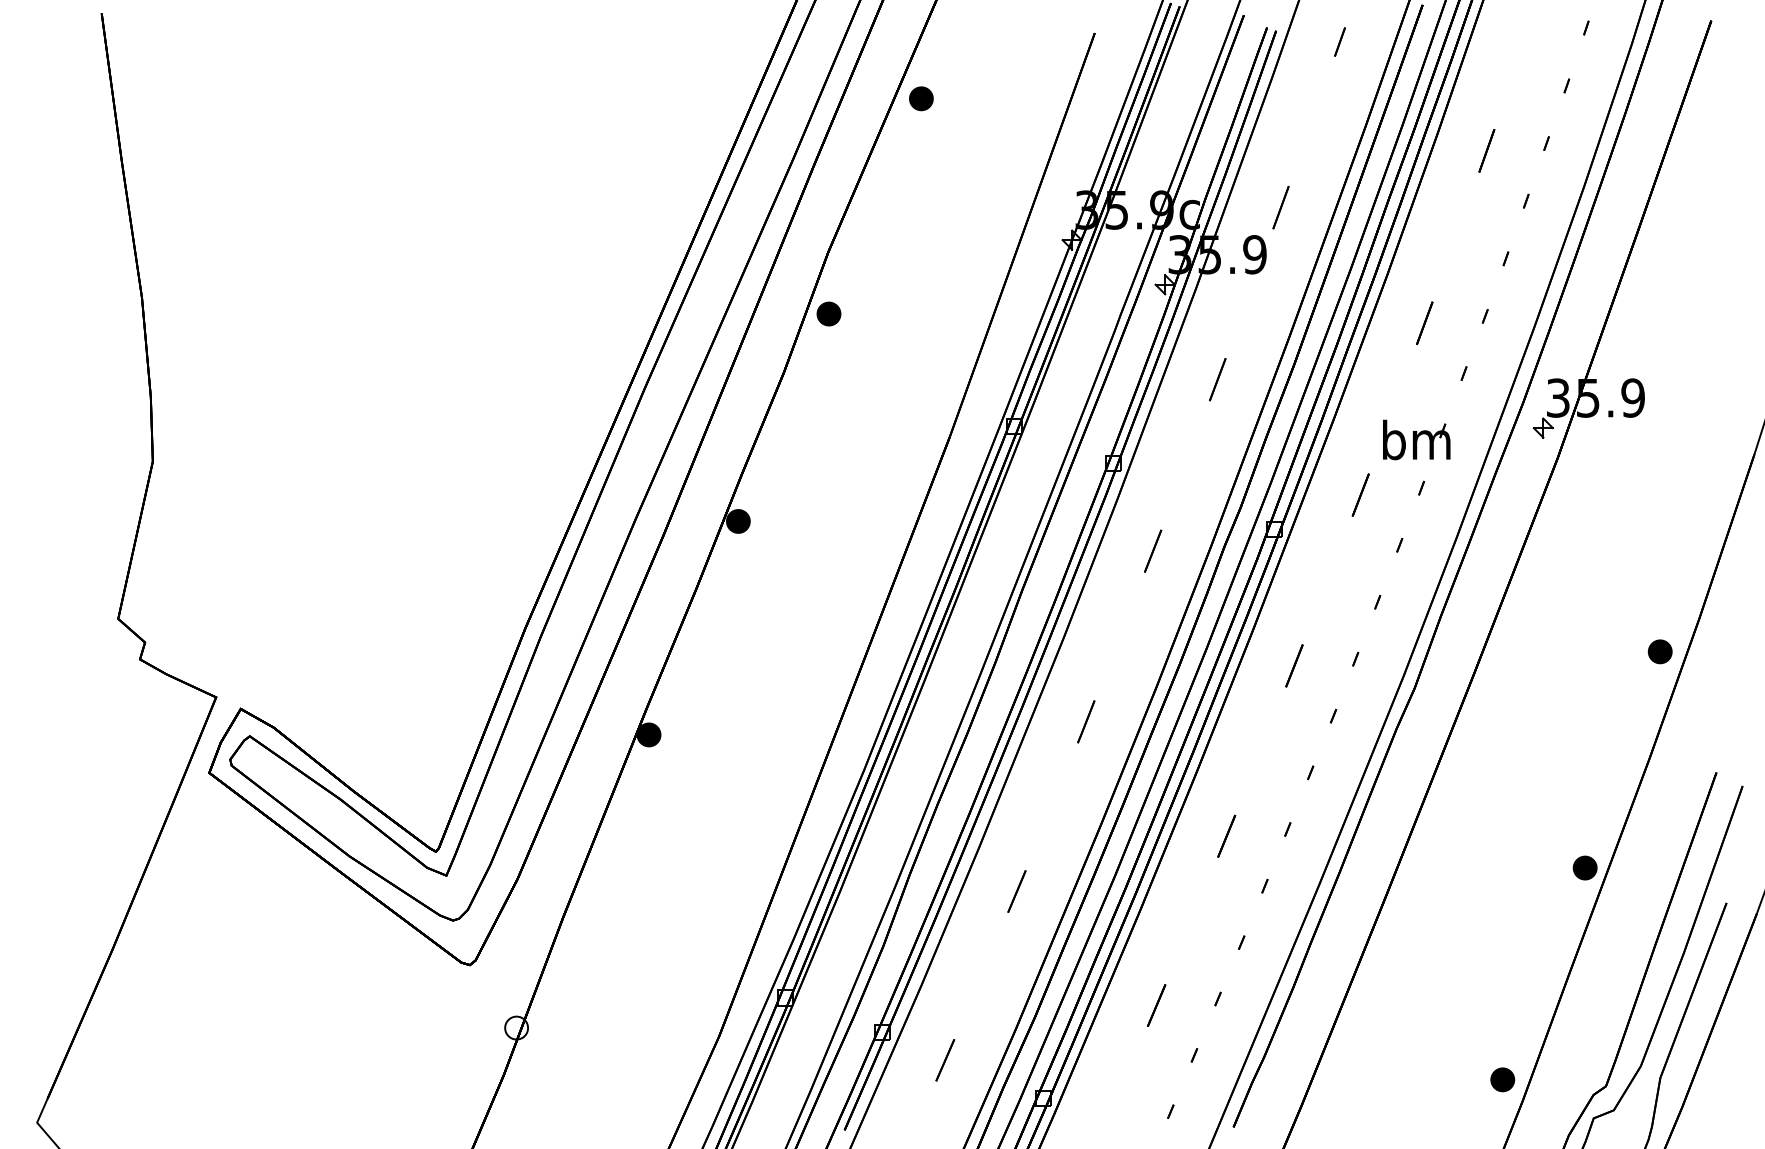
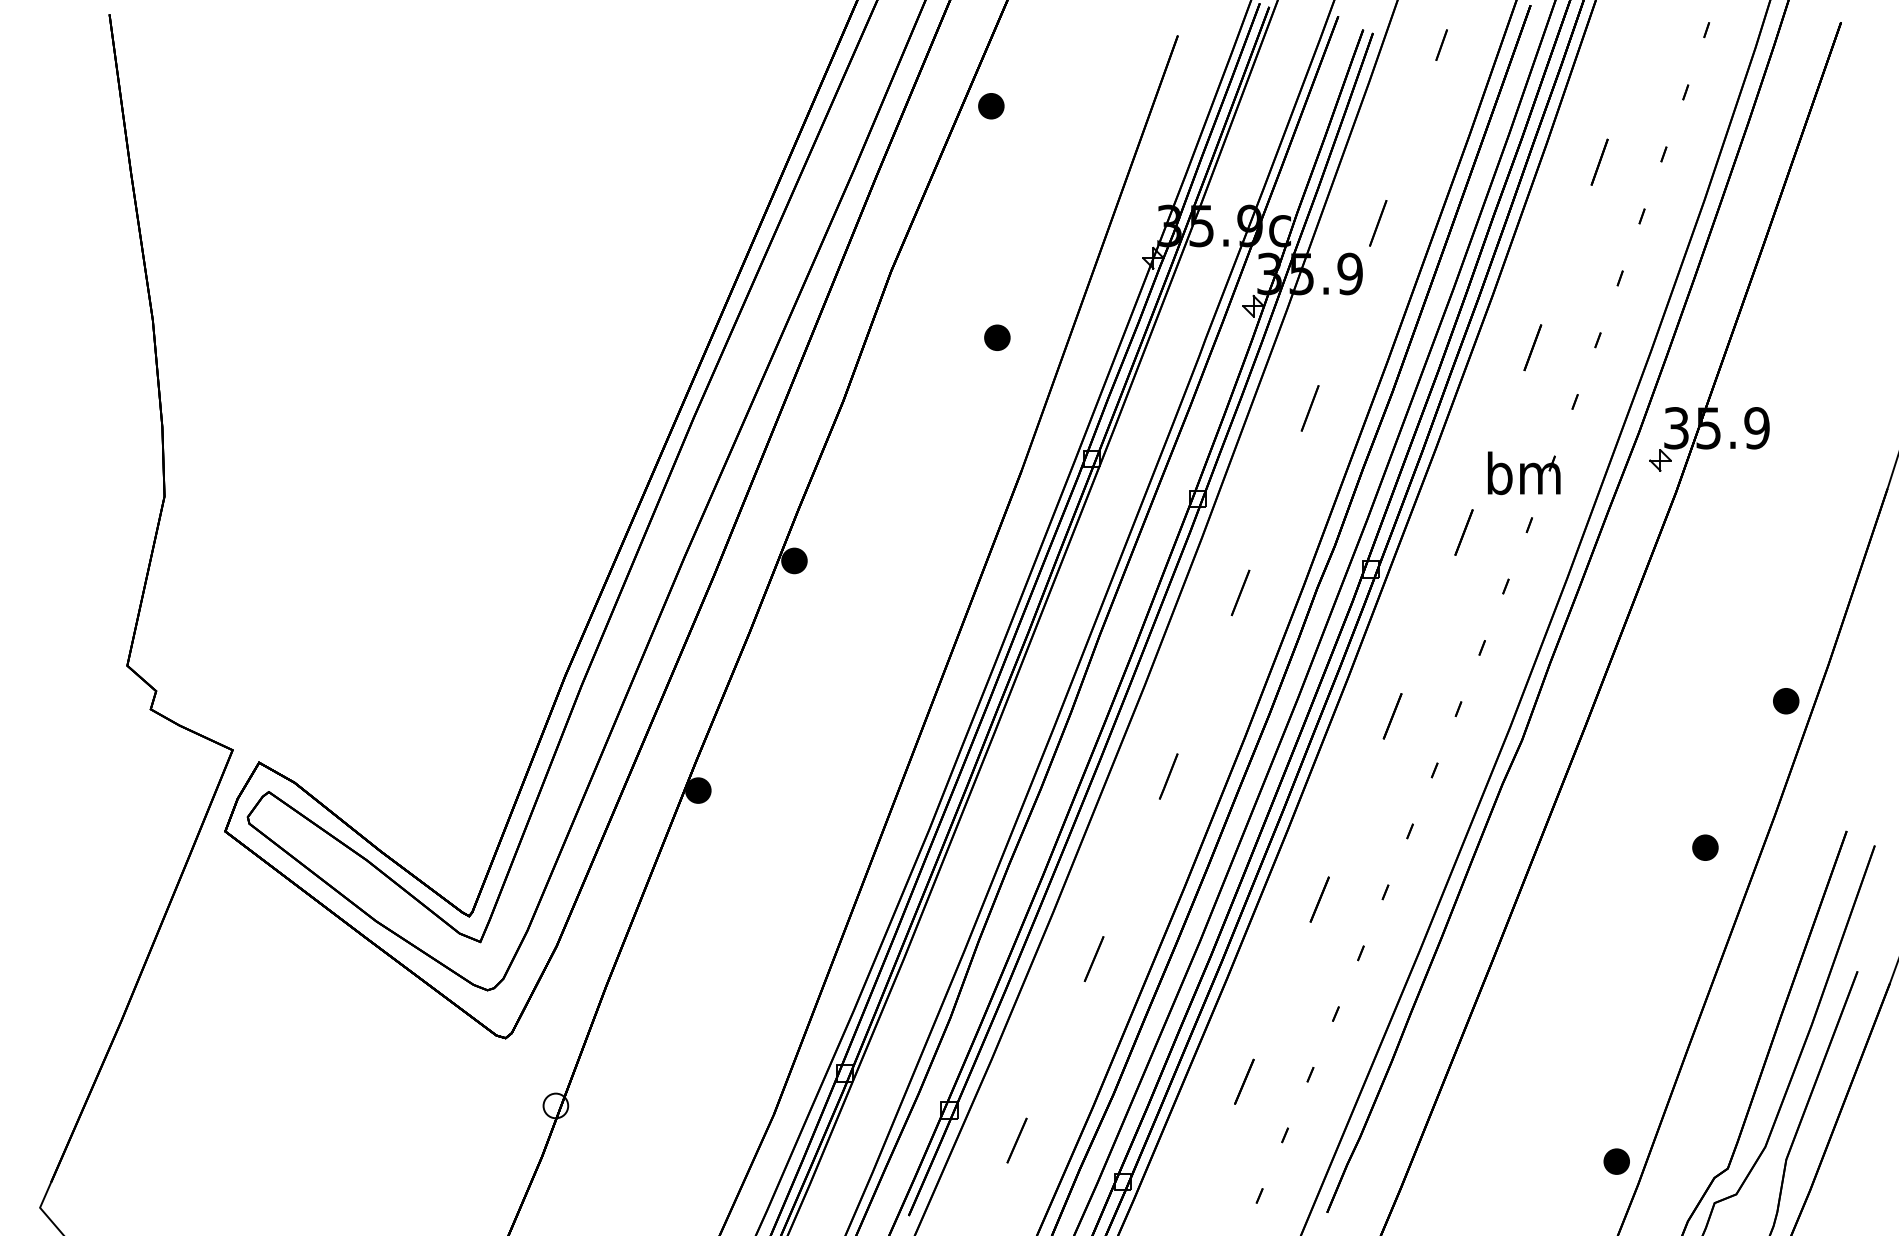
part: (828, 313) -> (996, 337), moved
part: (1584, 867) -> (1704, 847), moved

